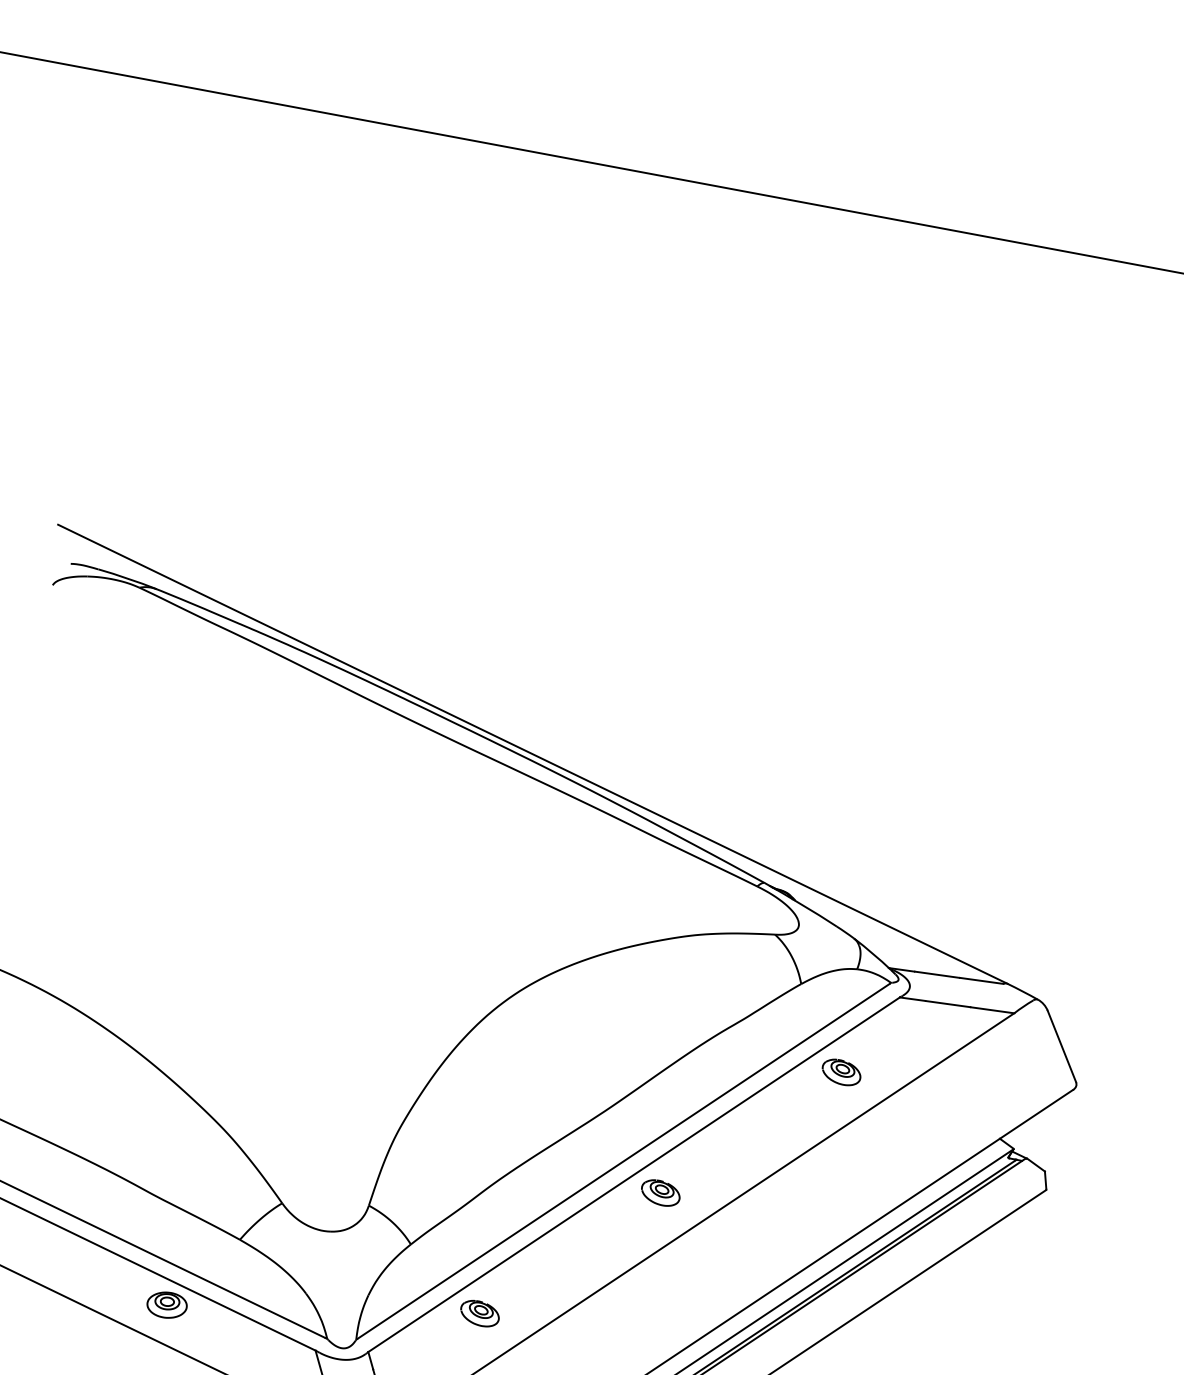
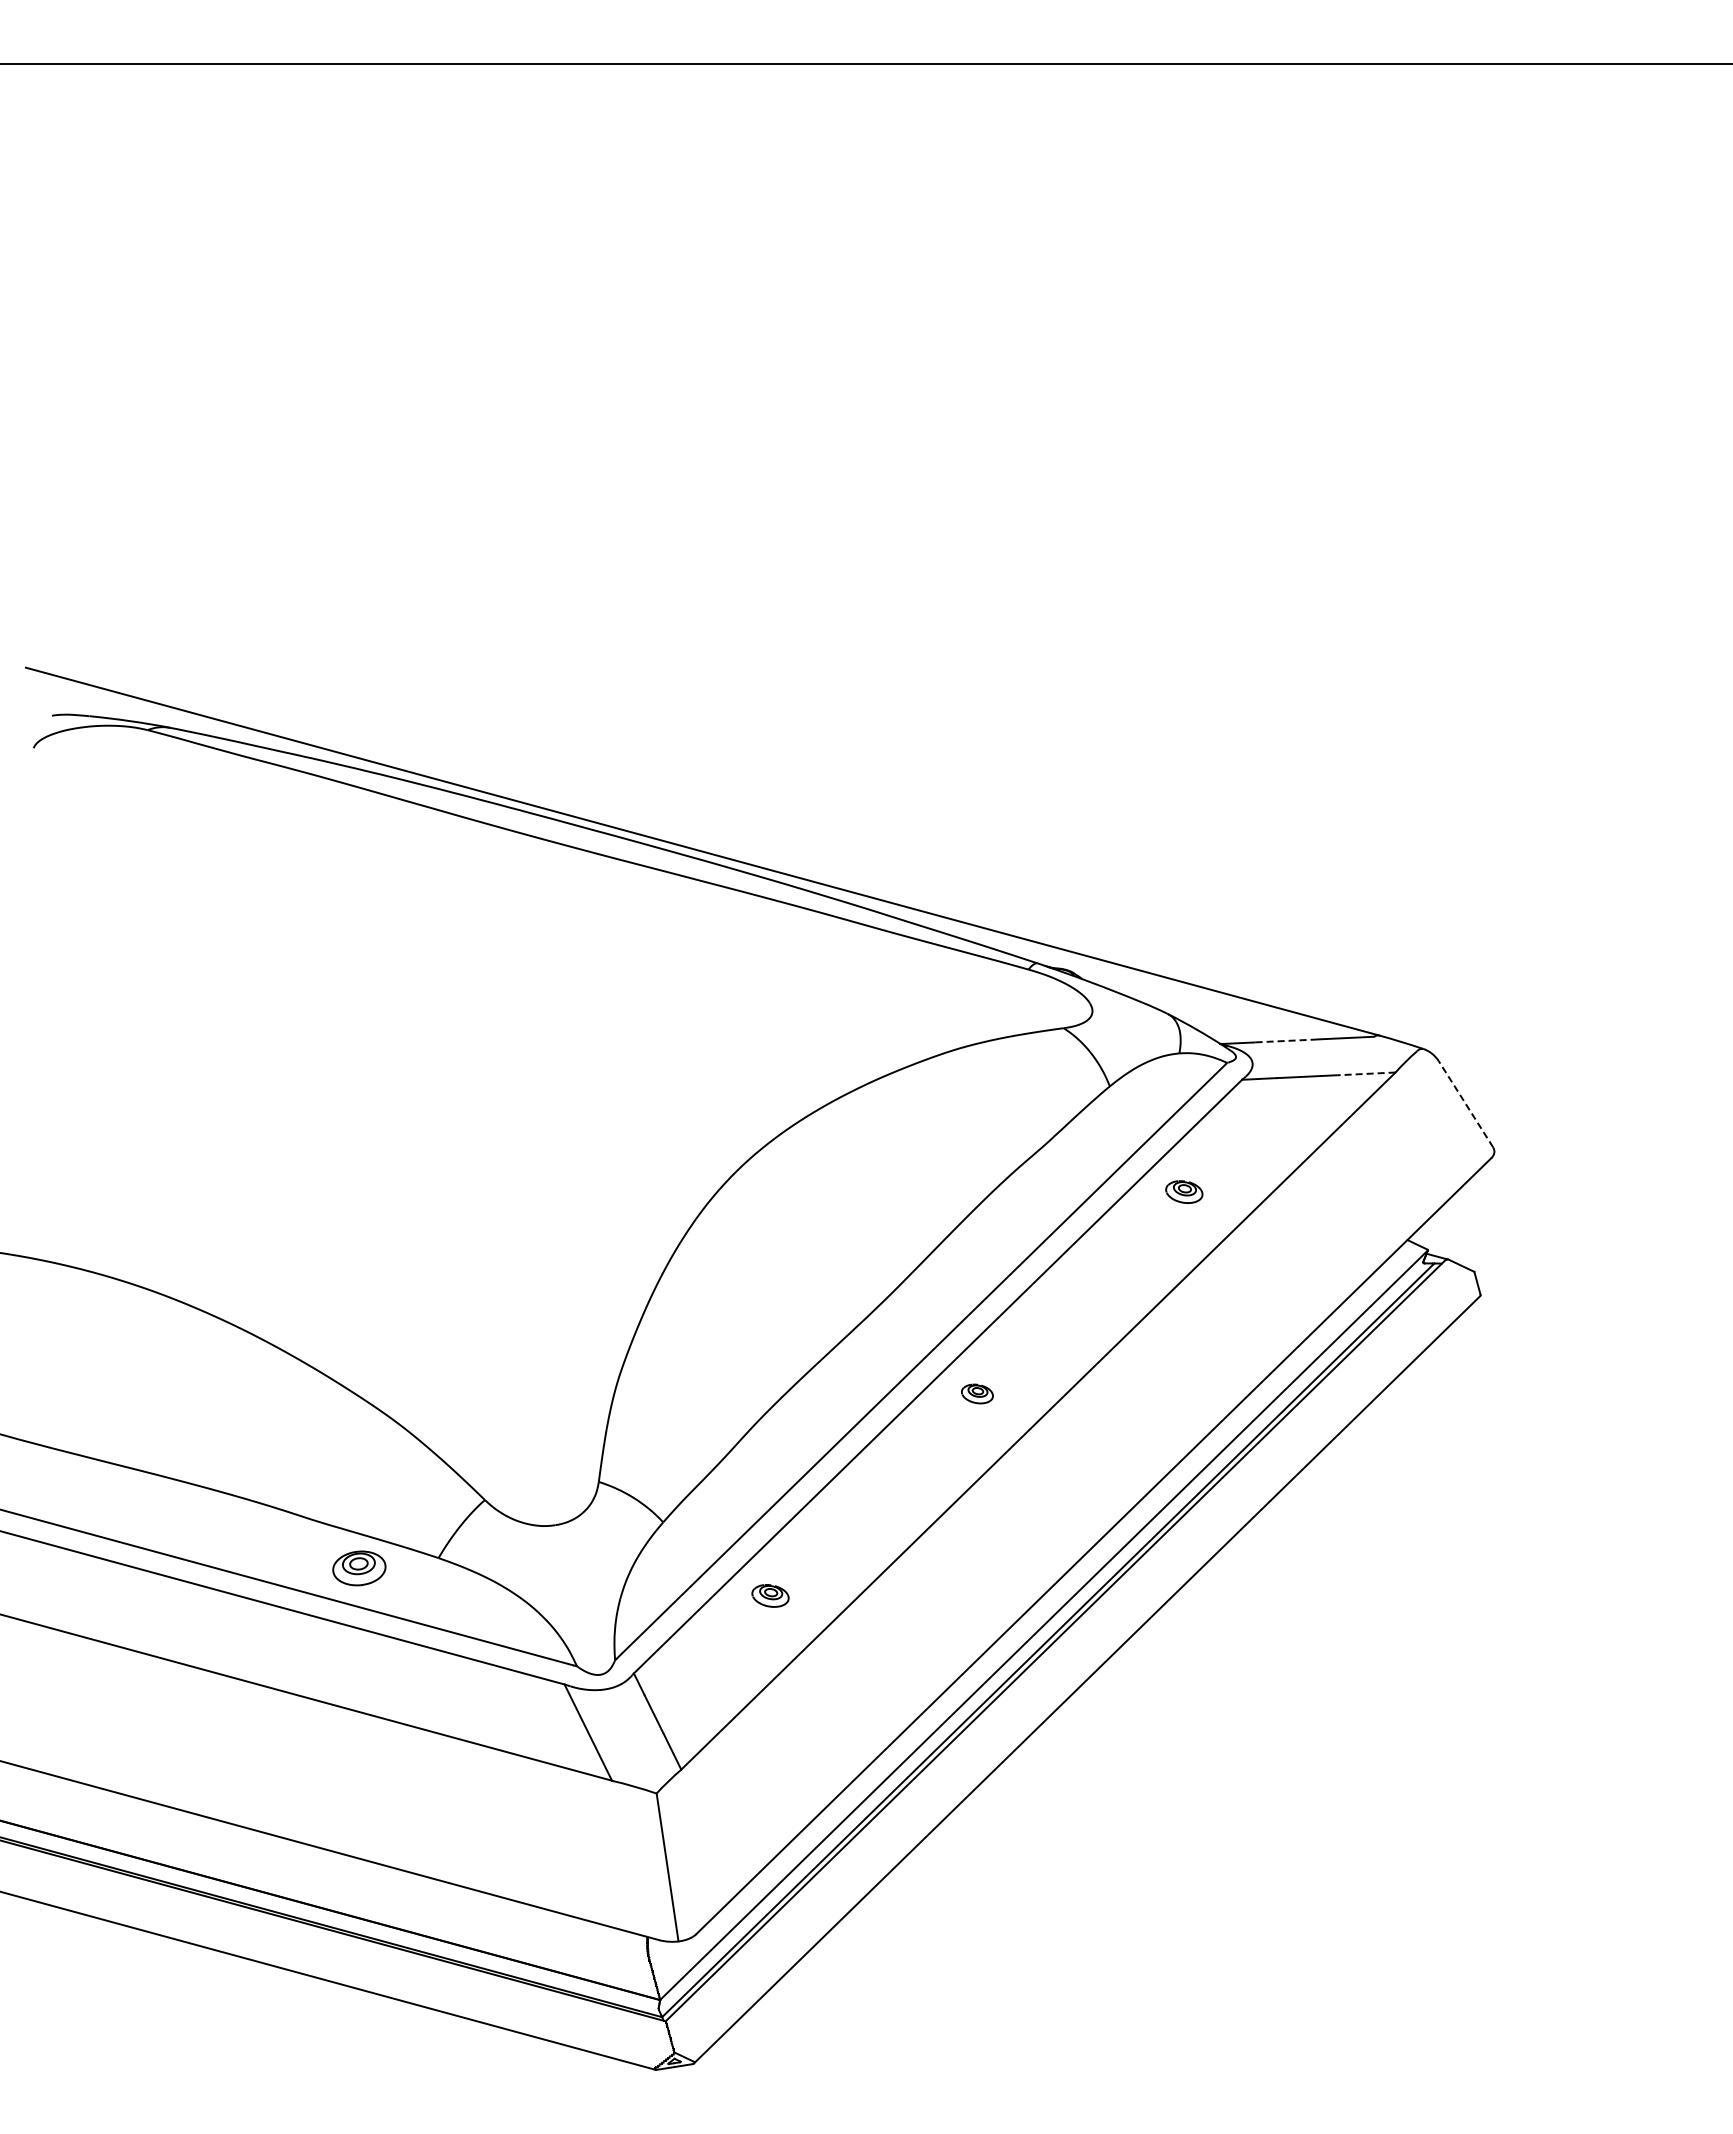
line: (937, 974) -> (1285, 1040), solid -> dashed
line: (991, 1009) -> (1365, 1073), solid -> dashed
line: (1061, 1045) -> (1465, 1103), solid -> dashed
part: (841, 1072) -> (1184, 1191), size x0.7
part: (660, 1192) -> (977, 1393), size x0.6
part: (167, 1305) -> (359, 1568), moved
part: (480, 1313) -> (770, 1595), size x0.7

